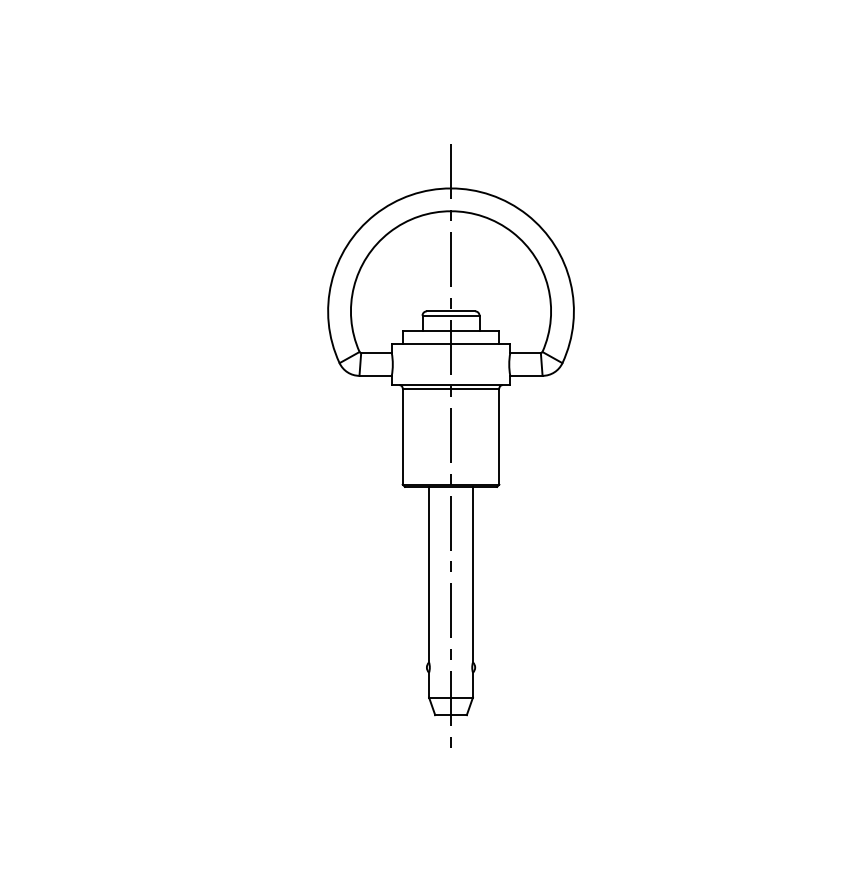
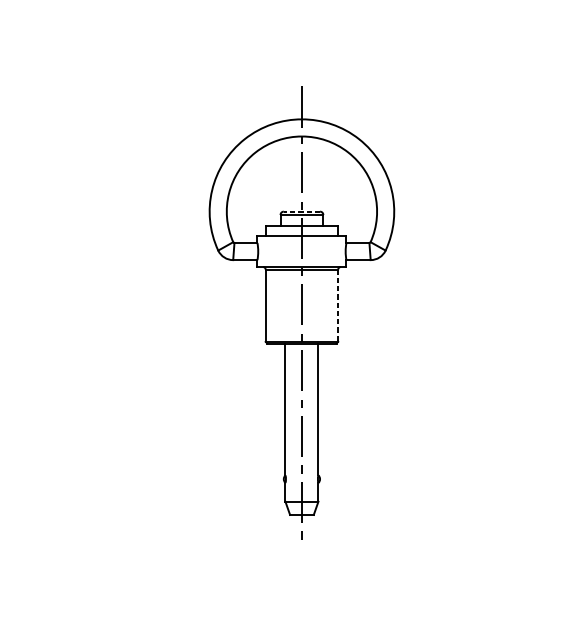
line: (450, 311) -> (301, 211), solid -> dashed
line: (499, 437) -> (338, 306), solid -> dashed

